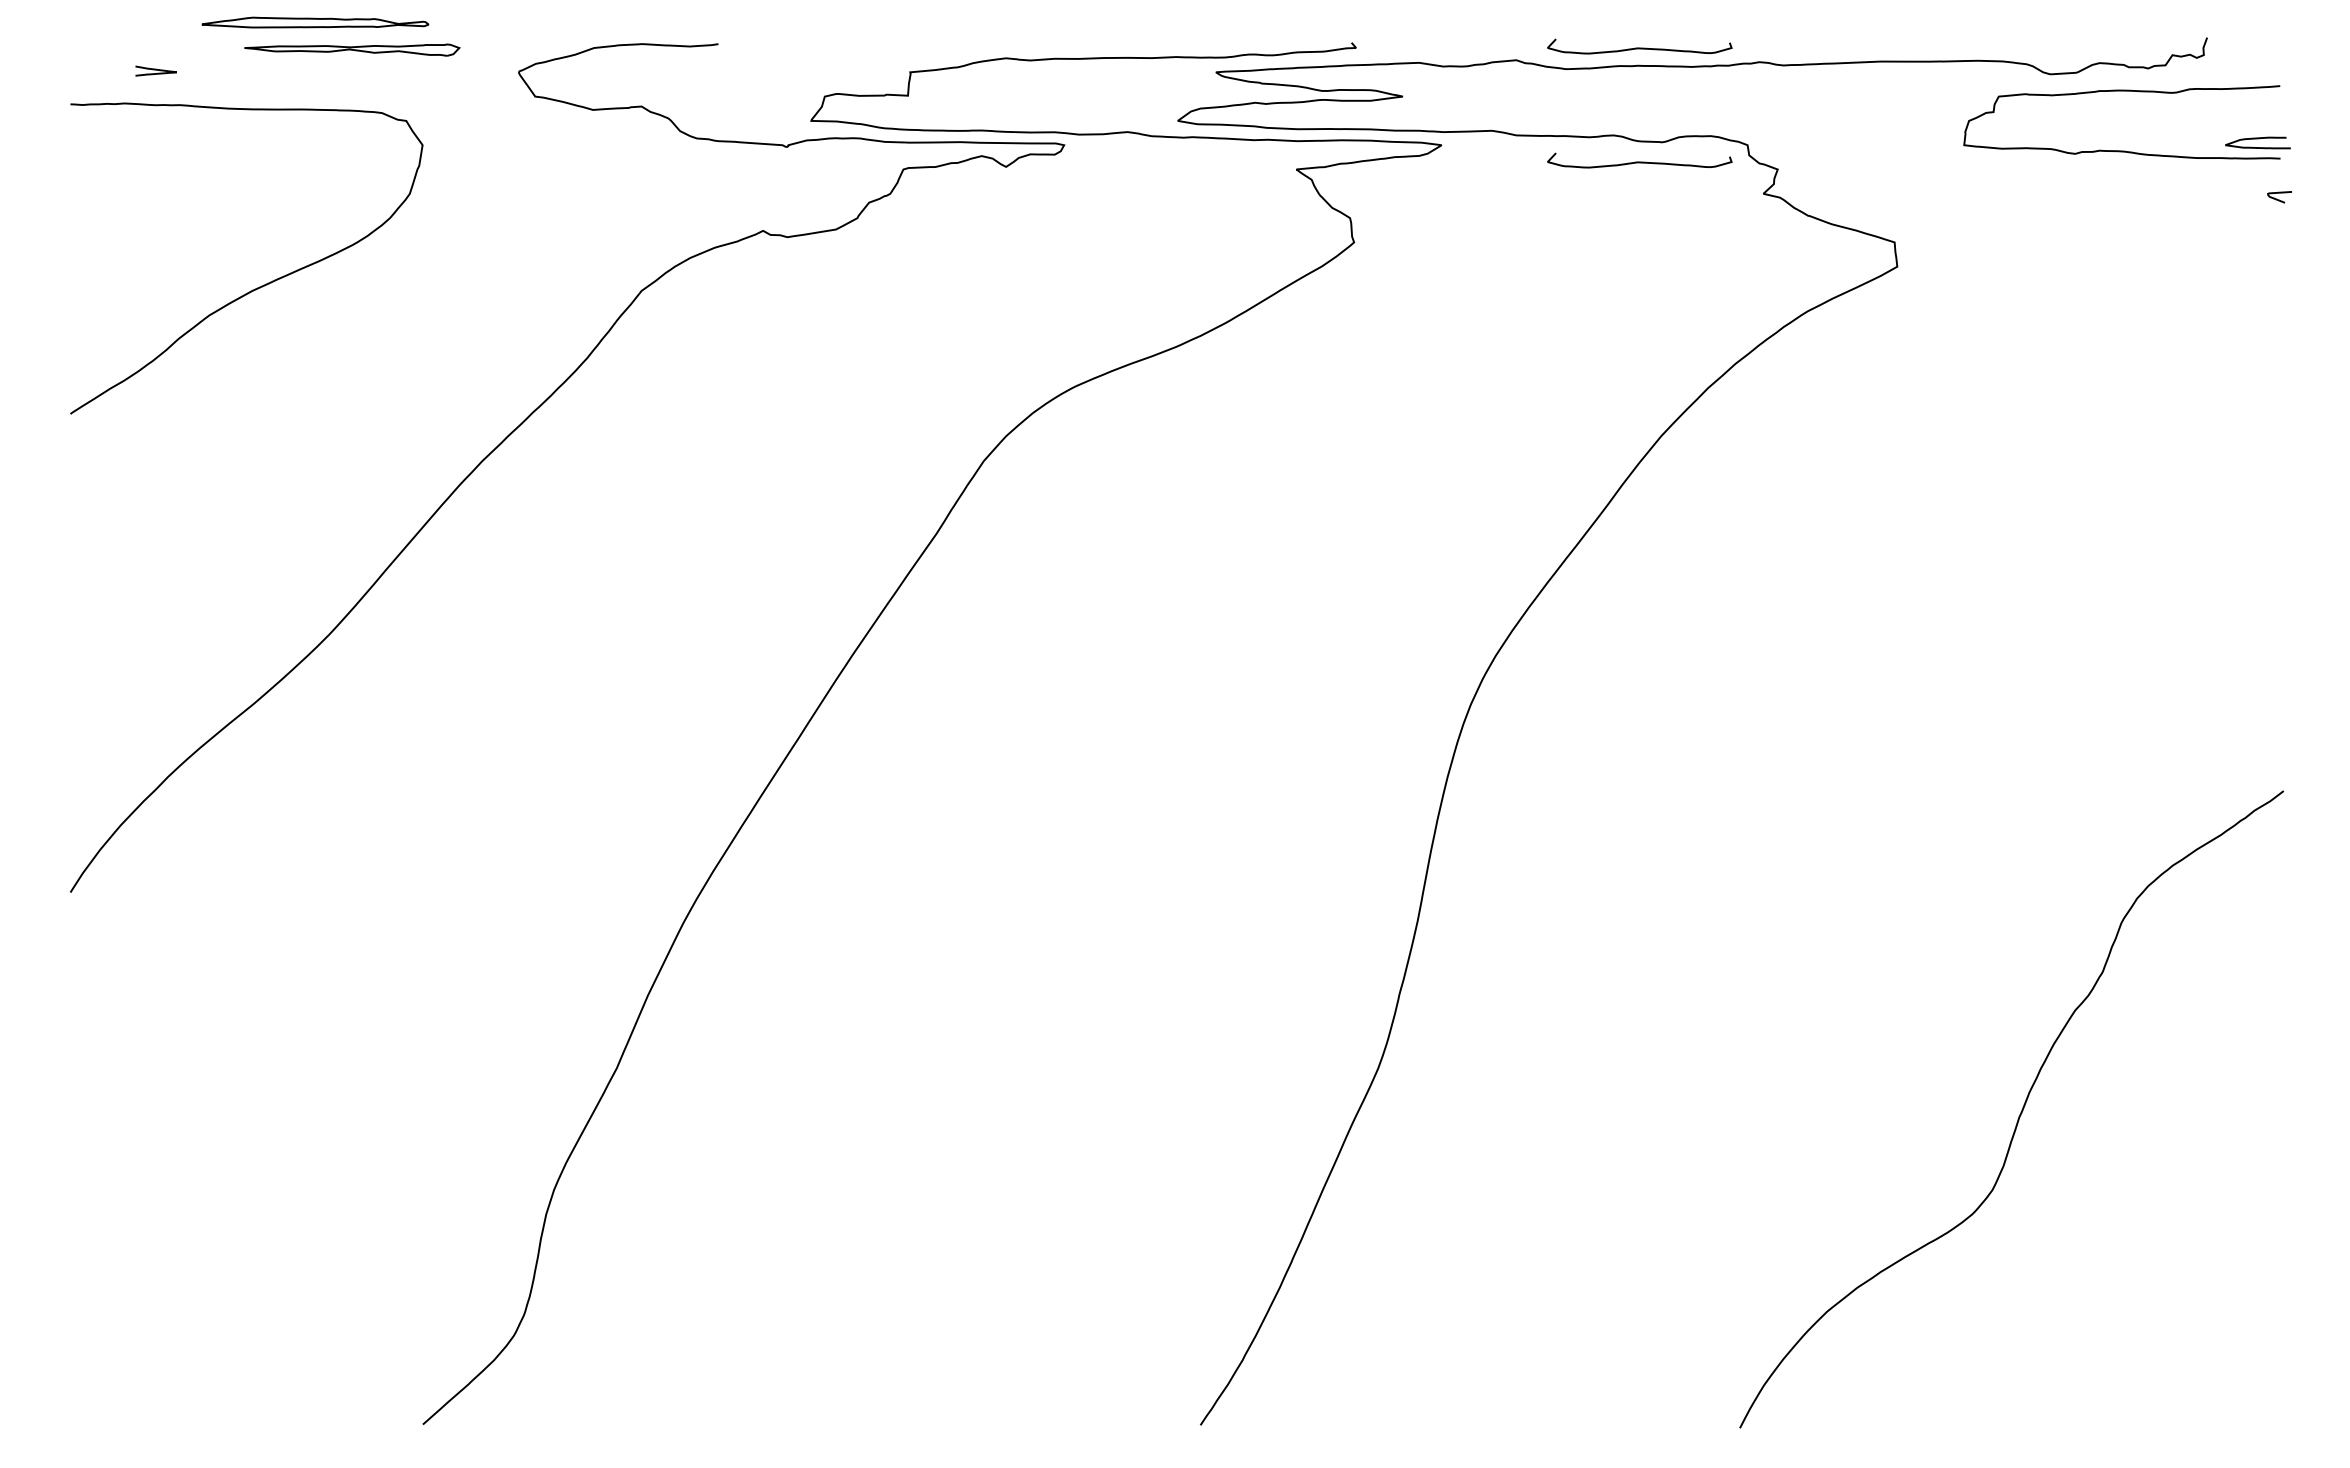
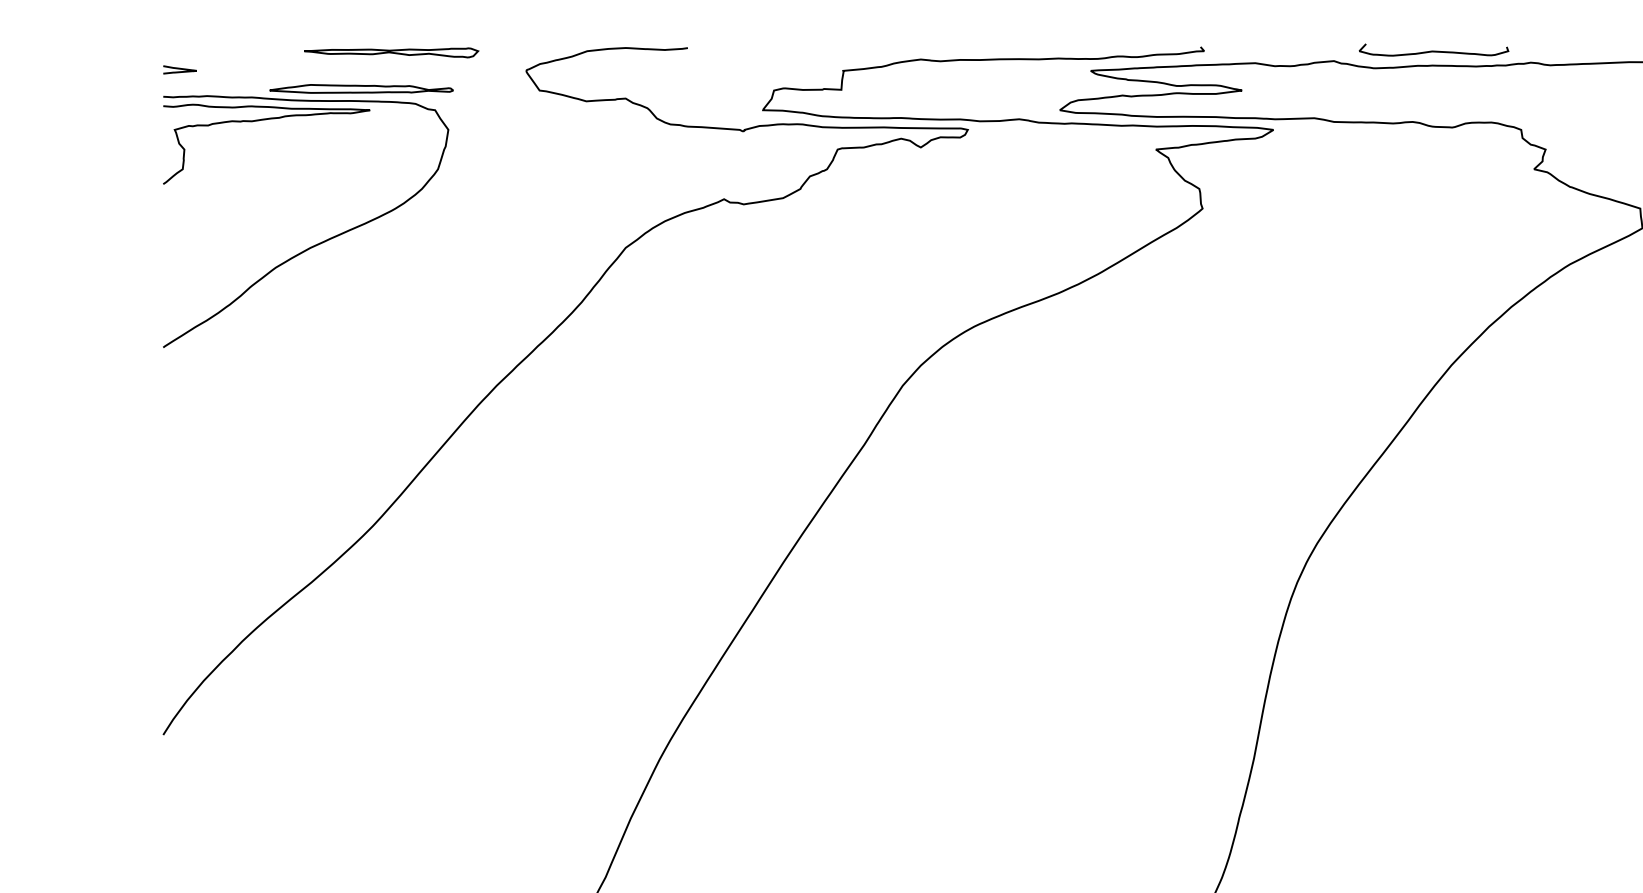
part: (315, 22) -> (361, 88), moved
curve: (155, 70) -> (179, 69), moved
curve: (195, 133) -> (264, 120), added
curve: (1639, 161) -> (1433, 143), removed

